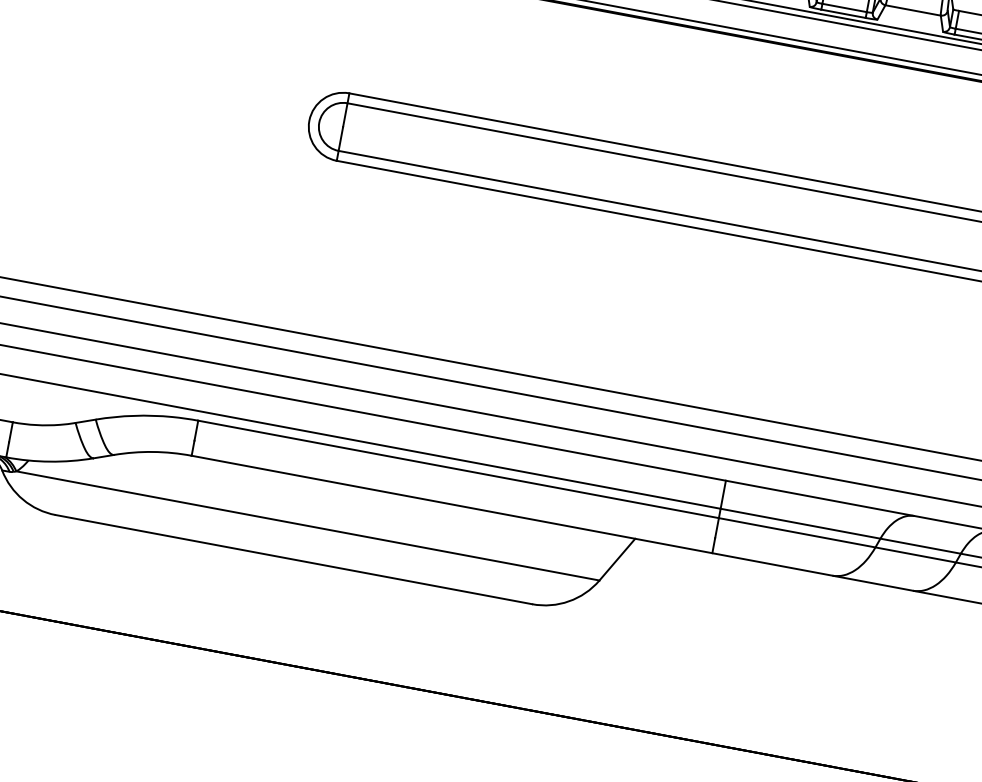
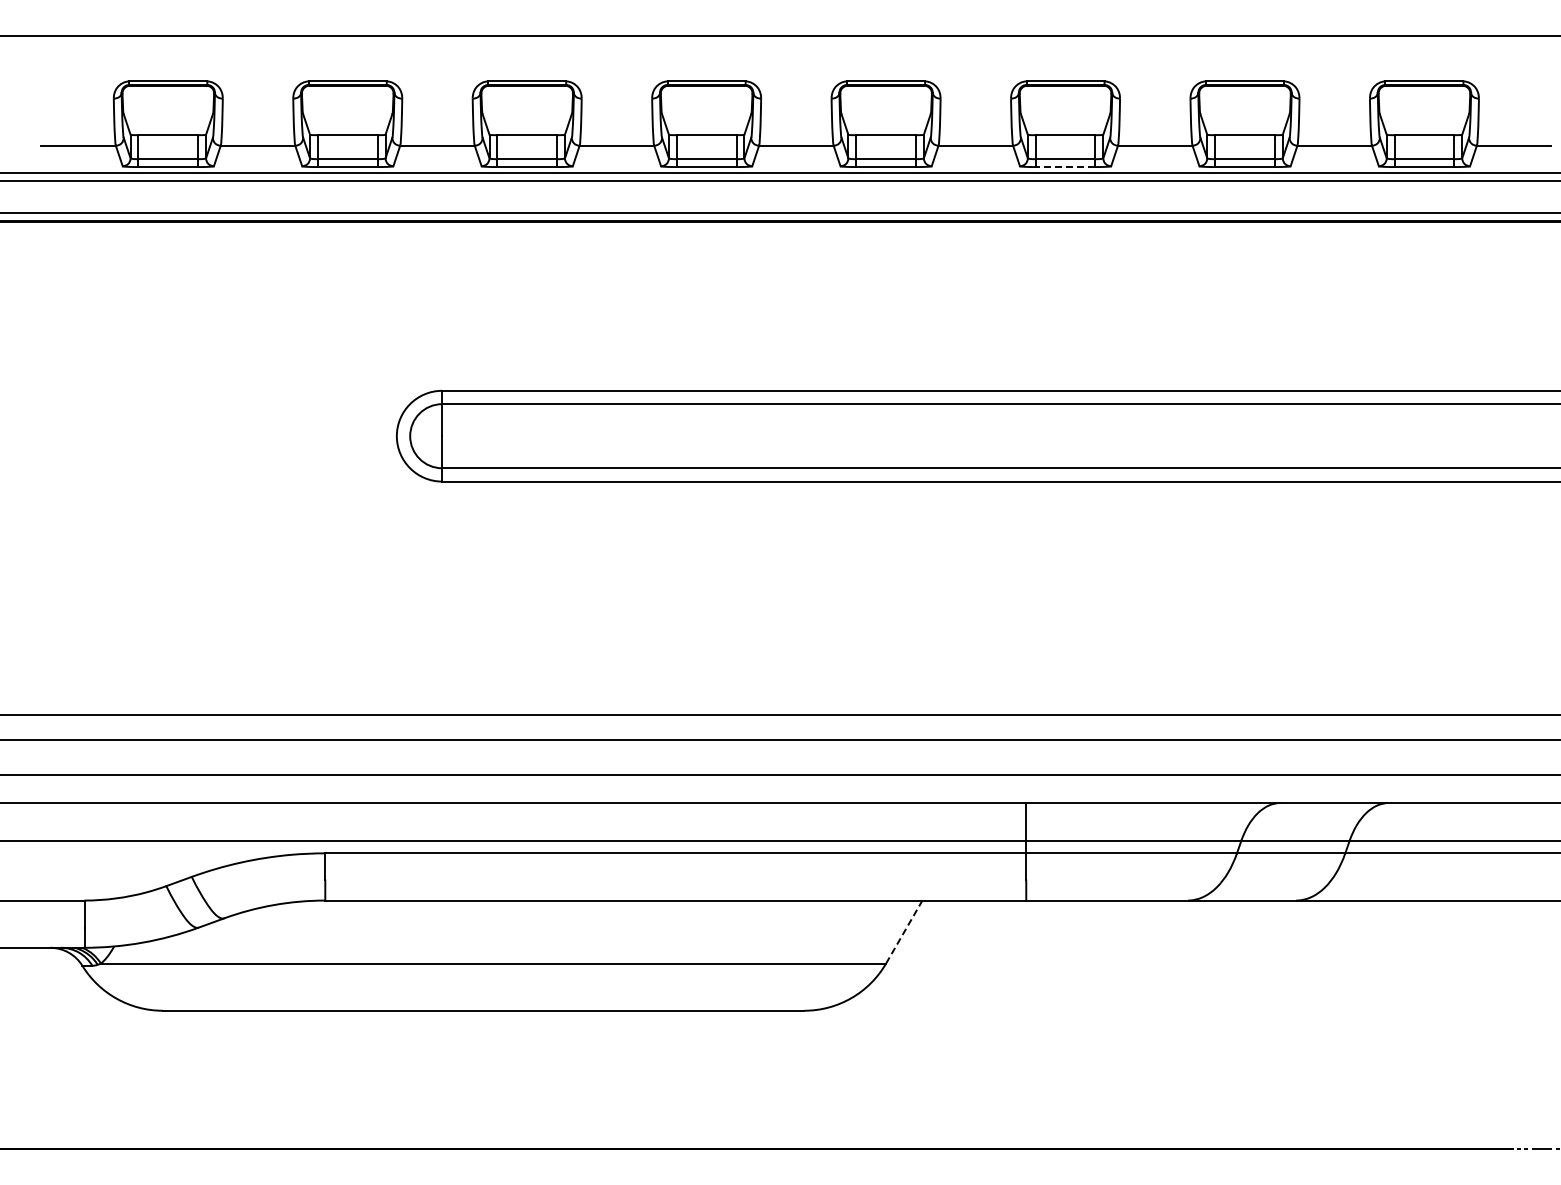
line: (843, 14) -> (1065, 167), solid -> dashed
line: (617, 559) -> (904, 931), solid -> dashed

